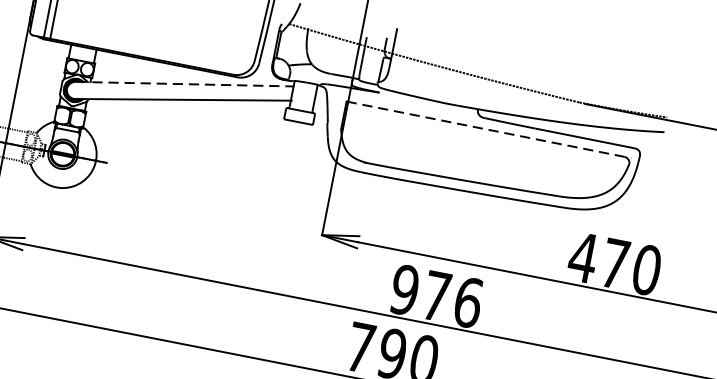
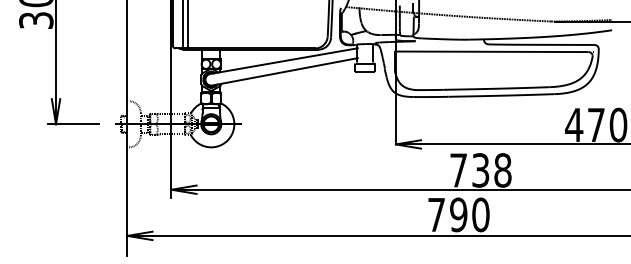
line: (185, 84) -> (284, 61), dashed -> solid
line: (485, 128) -> (491, 51), dashed -> solid
text: (436, 296) -> (480, 170), 976 -> 738

